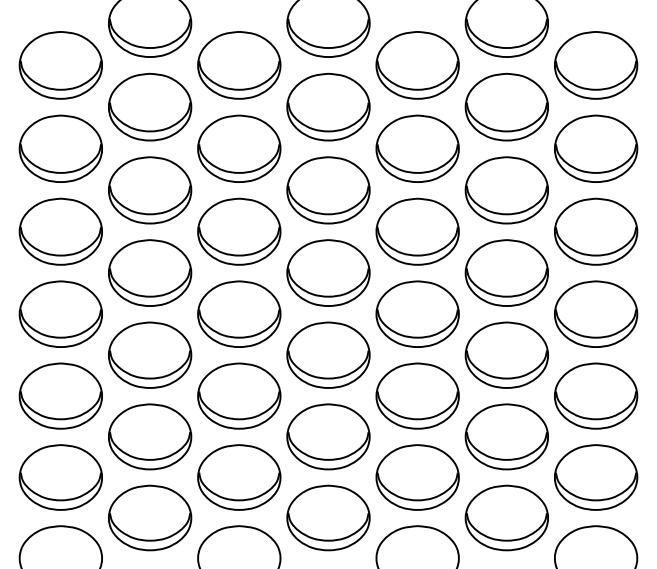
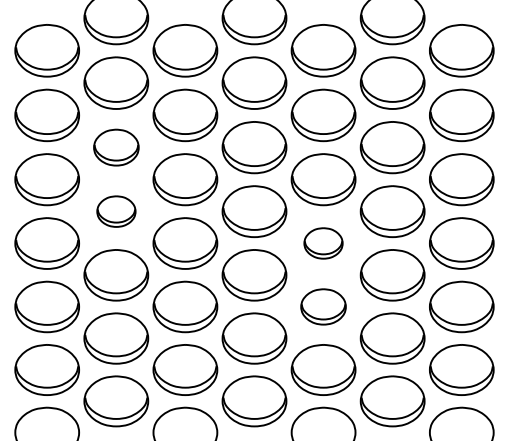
part: (150, 190) -> (116, 147), size x0.7
part: (150, 272) -> (116, 211), size x0.6
part: (417, 313) -> (323, 242), size x0.6
part: (417, 395) -> (323, 306), size x0.7

